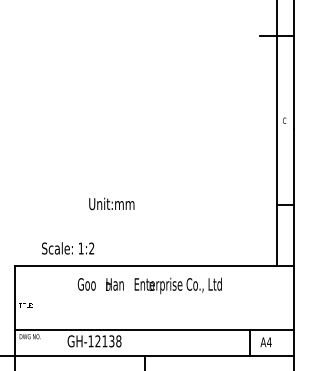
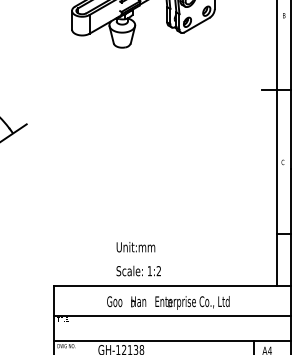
text: (111, 204) -> (135, 247), moved
text: (67, 247) -> (138, 270), moved
line: (154, 301) -> (172, 316), added

